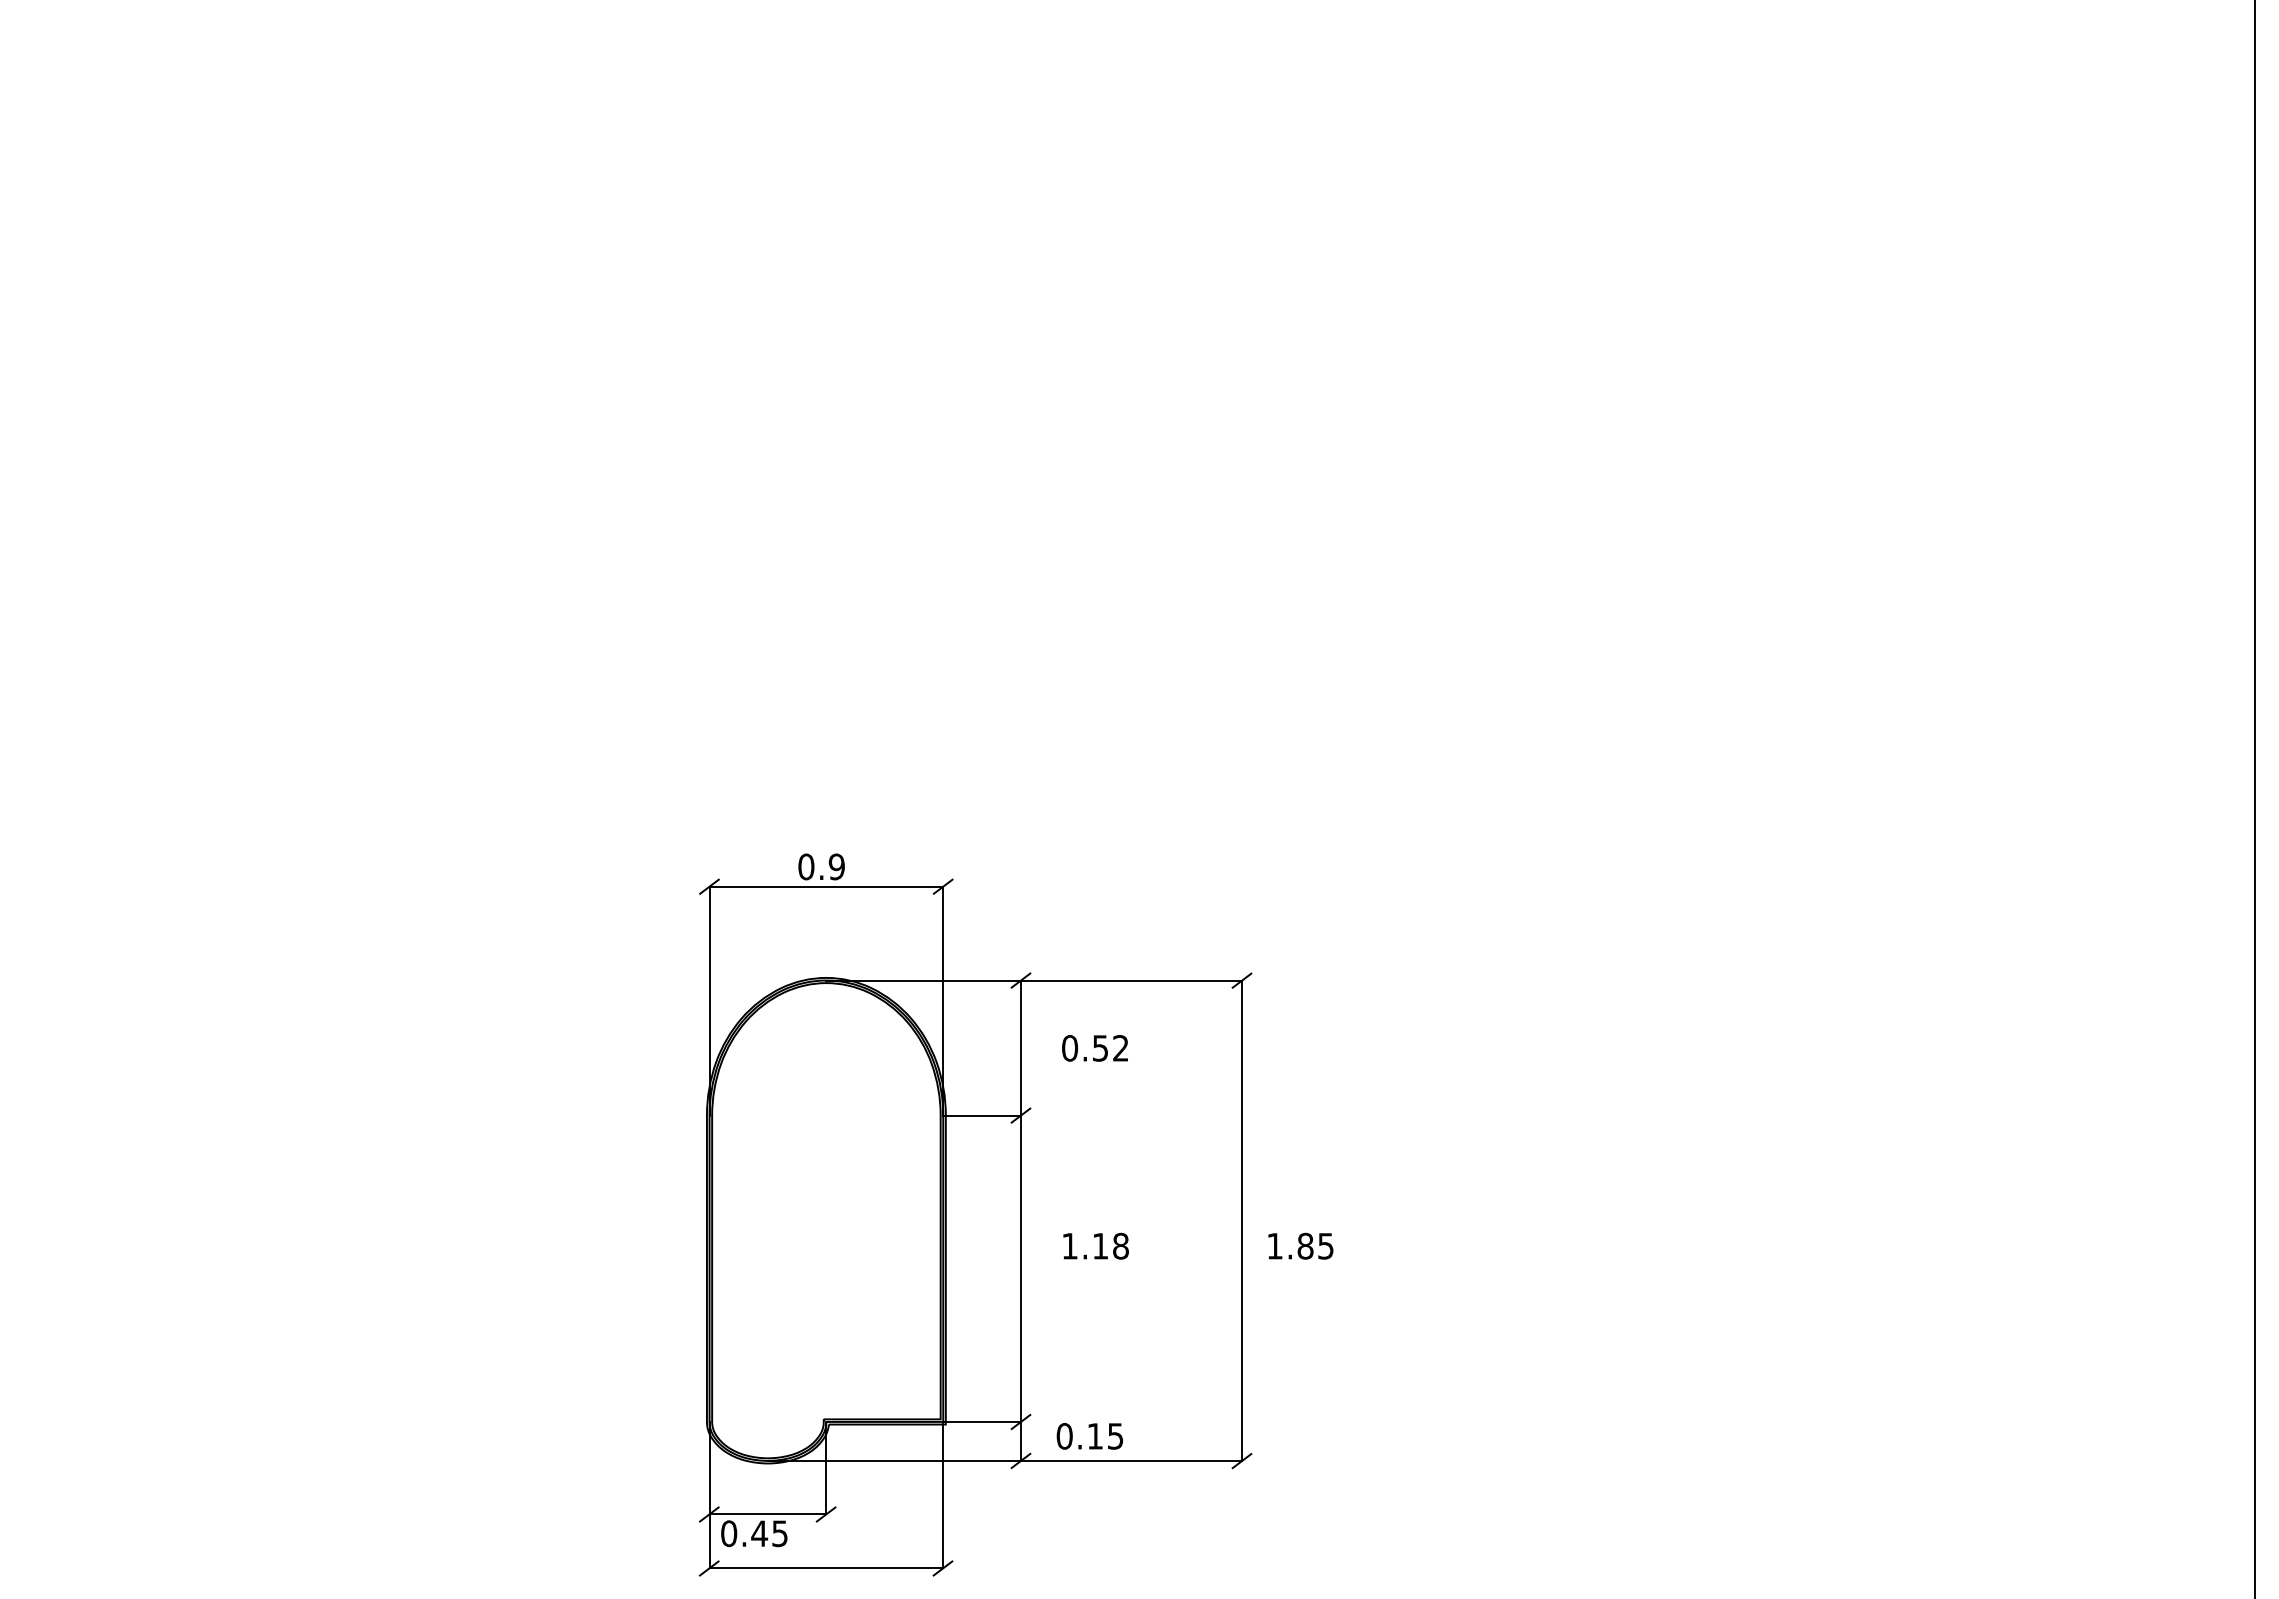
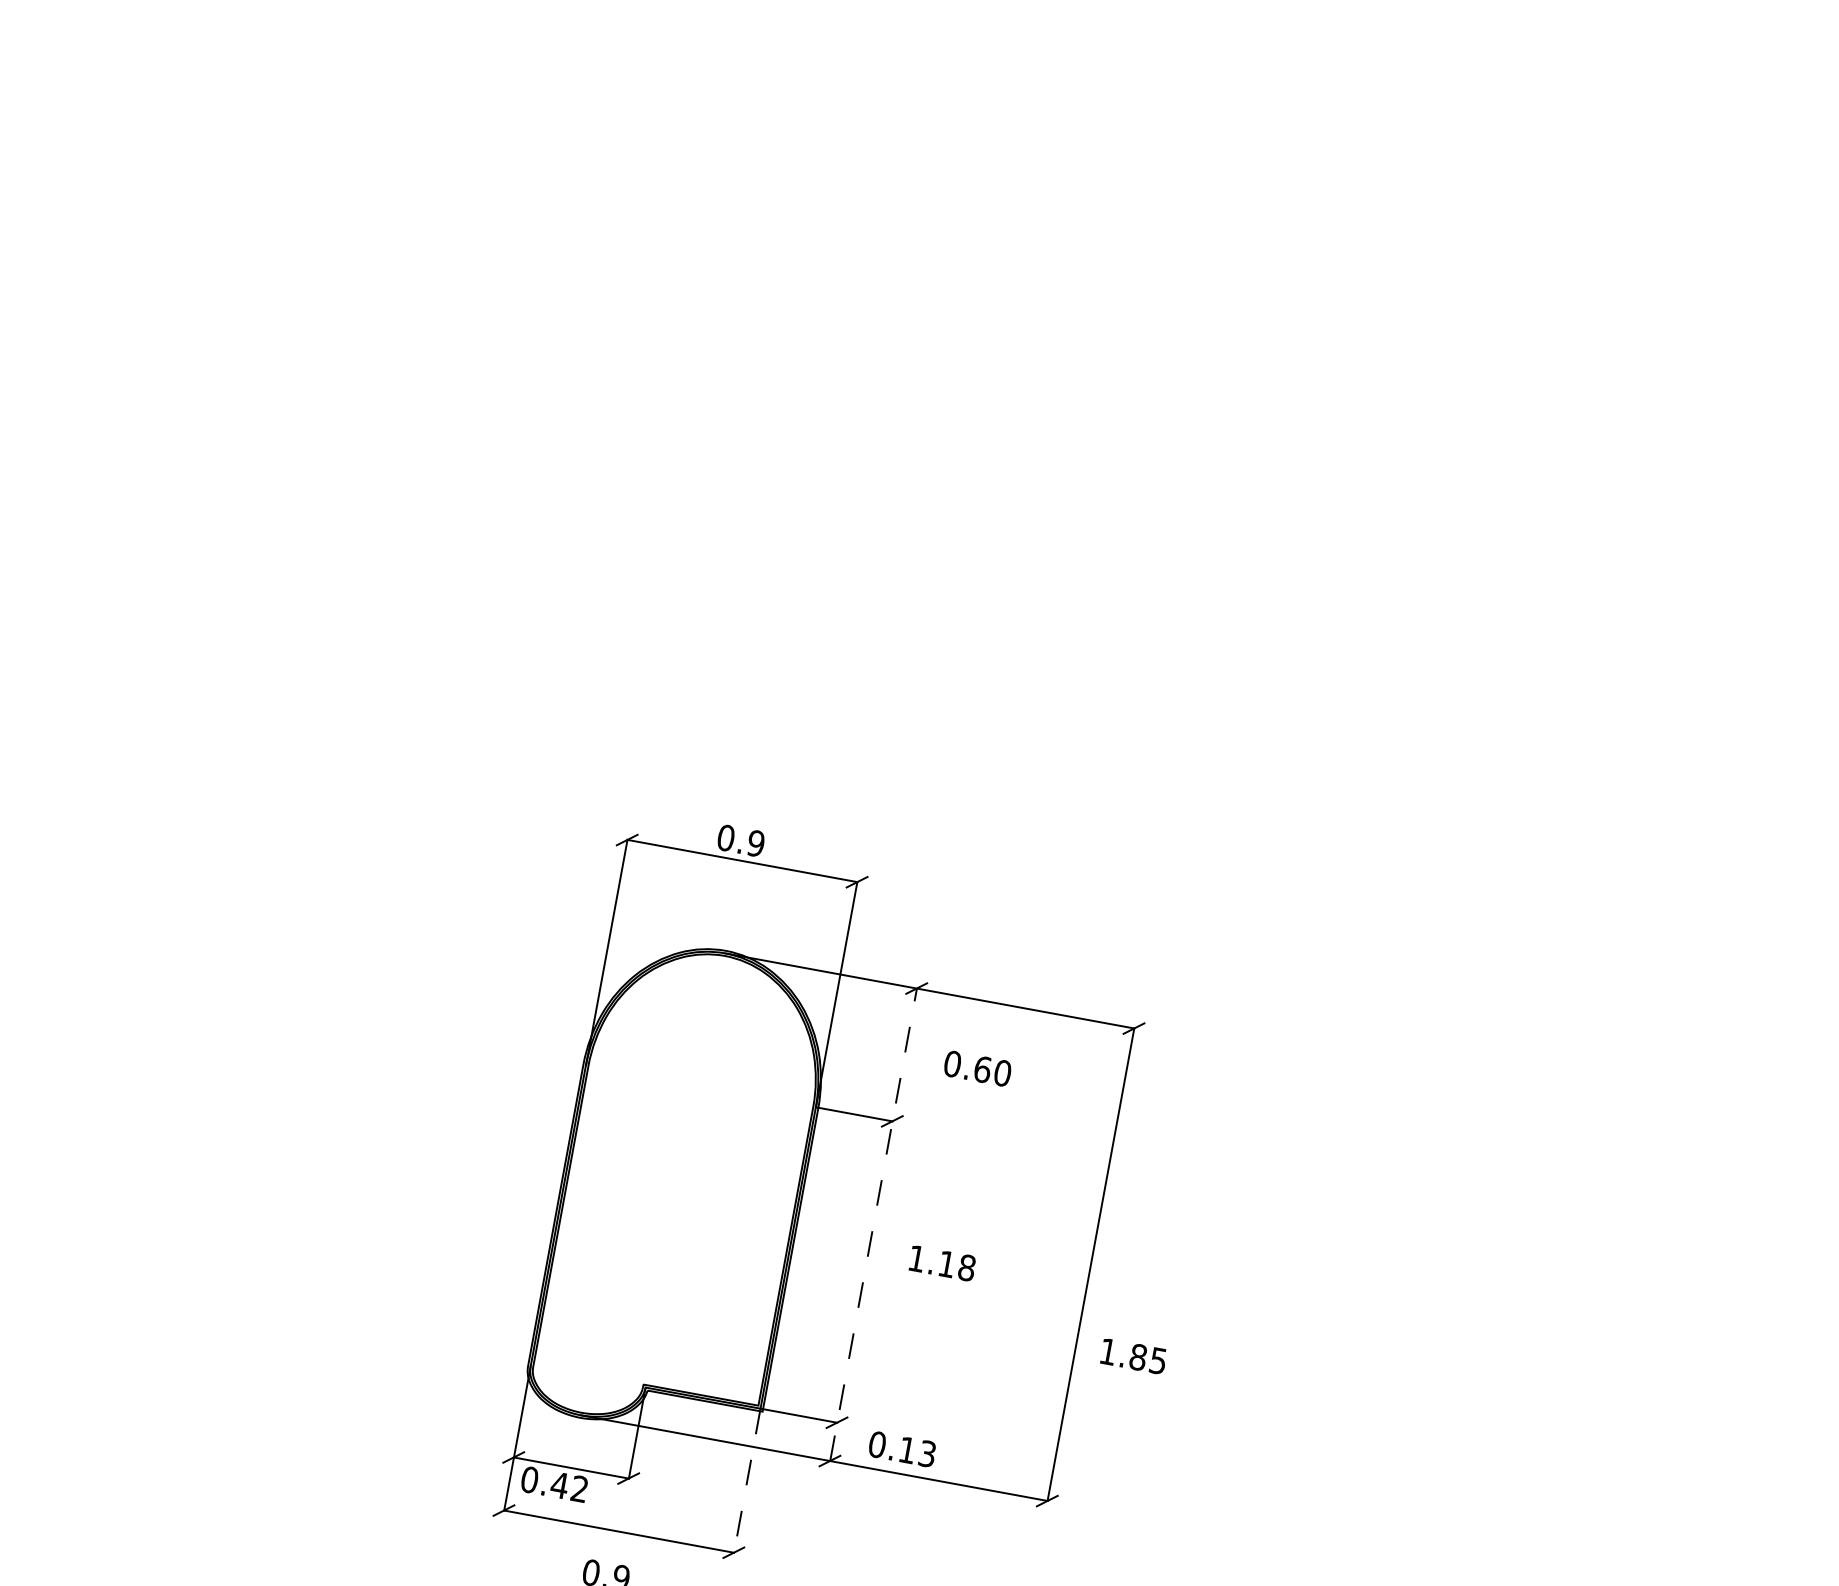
text: (1110, 1048) -> (992, 1071), 0.52 -> 0.60
line: (1021, 1220) -> (873, 1224), solid -> dashed
text: (1300, 1245) -> (1133, 1355), moved
text: (1115, 1436) -> (927, 1454), 0.15 -> 0.13
line: (943, 1495) -> (747, 1481), solid -> dashed
text: (779, 1533) -> (579, 1488), 0.45 -> 0.42

